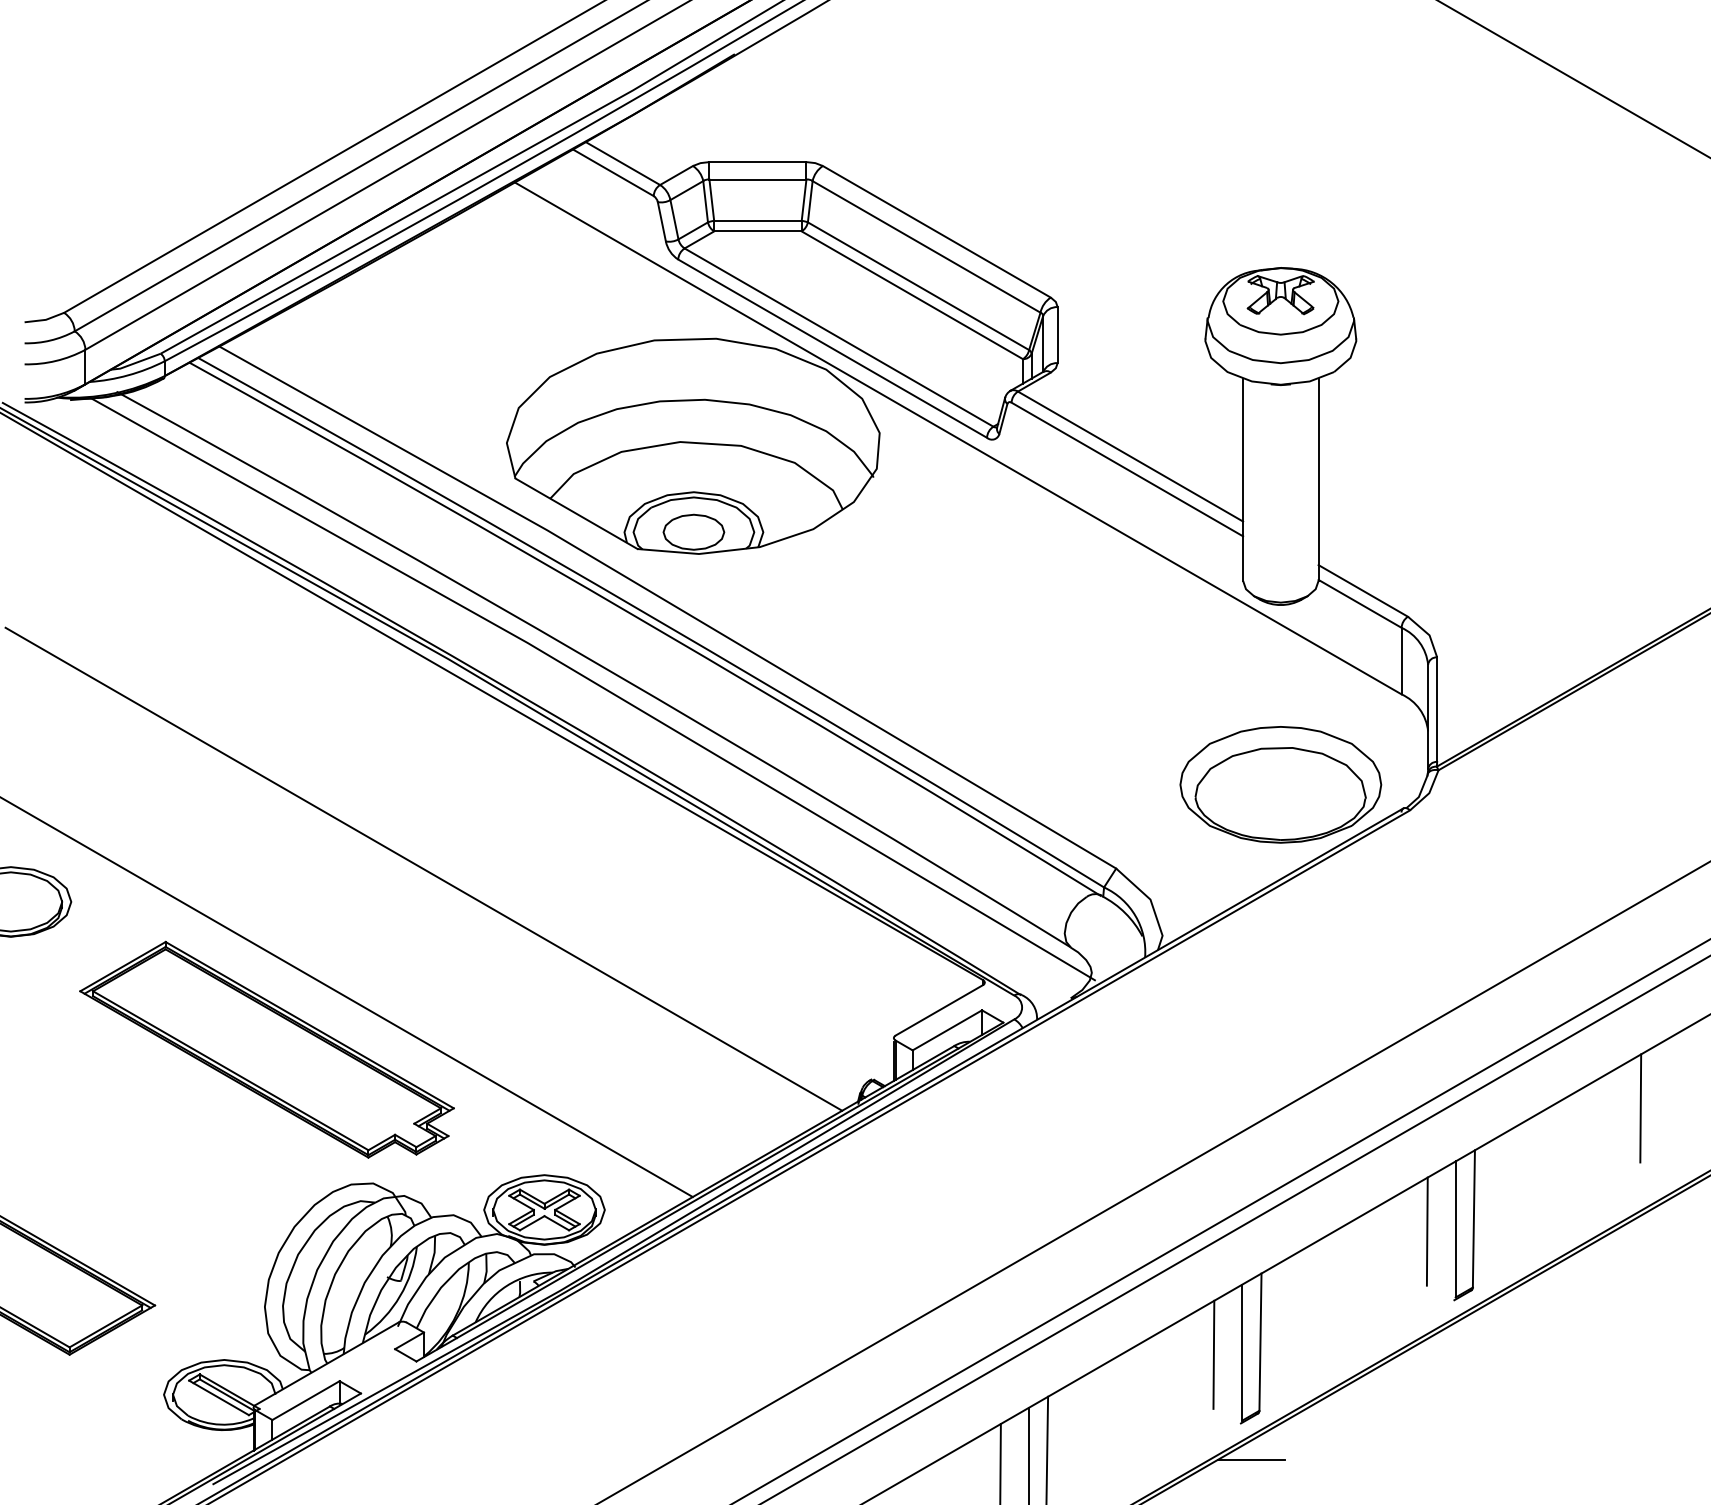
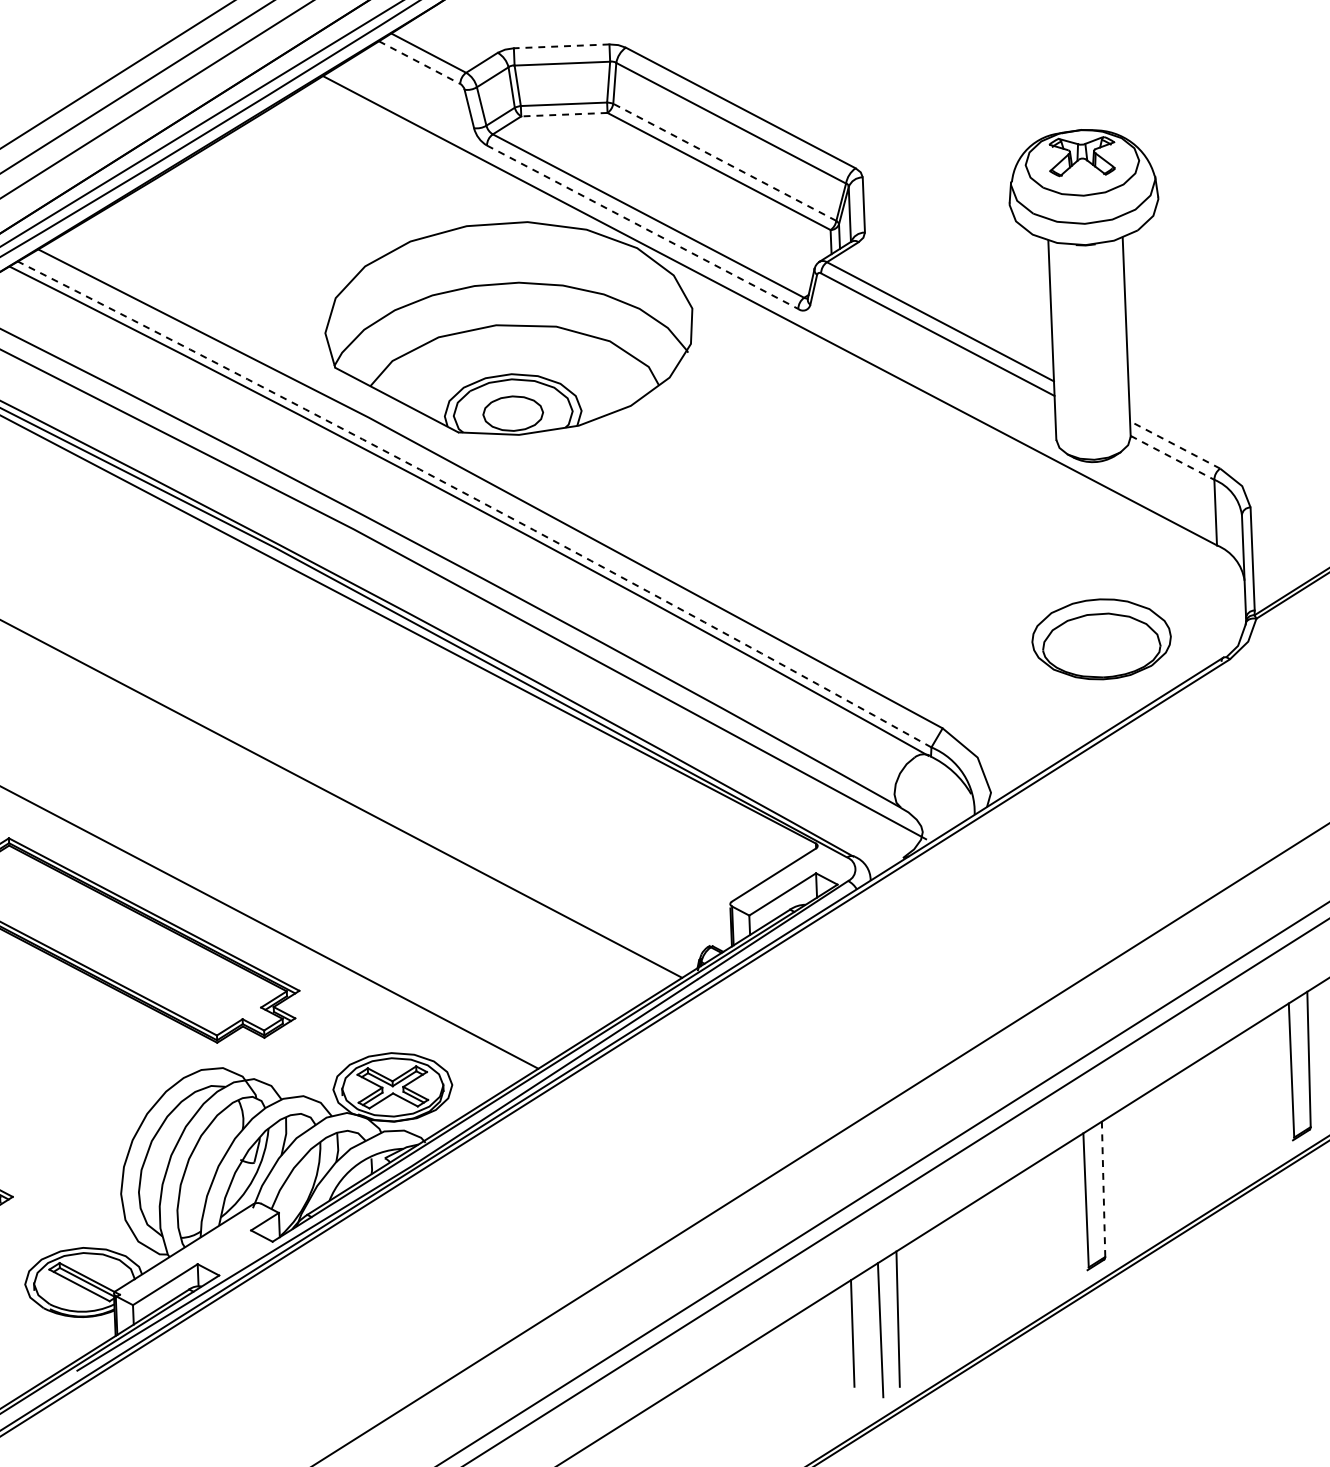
line: (757, 162) -> (561, 46), solid -> dashed
line: (613, 172) -> (419, 62), solid -> dashed
line: (757, 231) -> (563, 114), solid -> dashed
line: (918, 286) -> (724, 162), solid -> dashed
line: (833, 348) -> (643, 227), solid -> dashed
line: (1363, 590) -> (1175, 444), solid -> dashed
line: (1360, 603) -> (1172, 457), solid -> dashed
arc: (653, 617) -> (476, 499), solid -> dashed
part: (1280, 784) -> (1101, 639), size x0.7
line: (1426, 1231) -> (1262, 1073), removed
line: (1260, 1342) -> (1103, 1189), solid -> dashed
line: (1213, 1354) -> (1057, 1203), removed
line: (1251, 1460) -> (1099, 1306), removed

